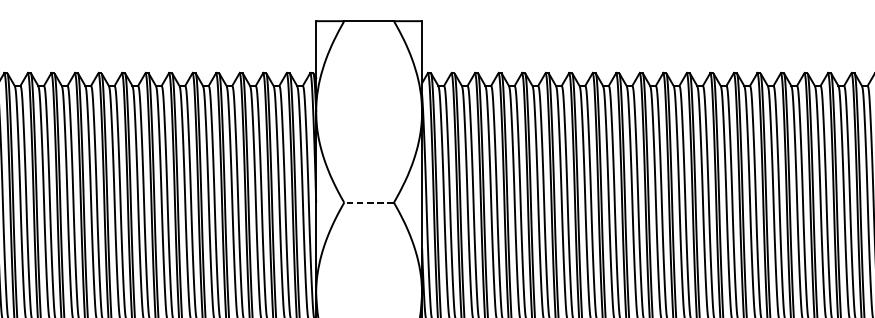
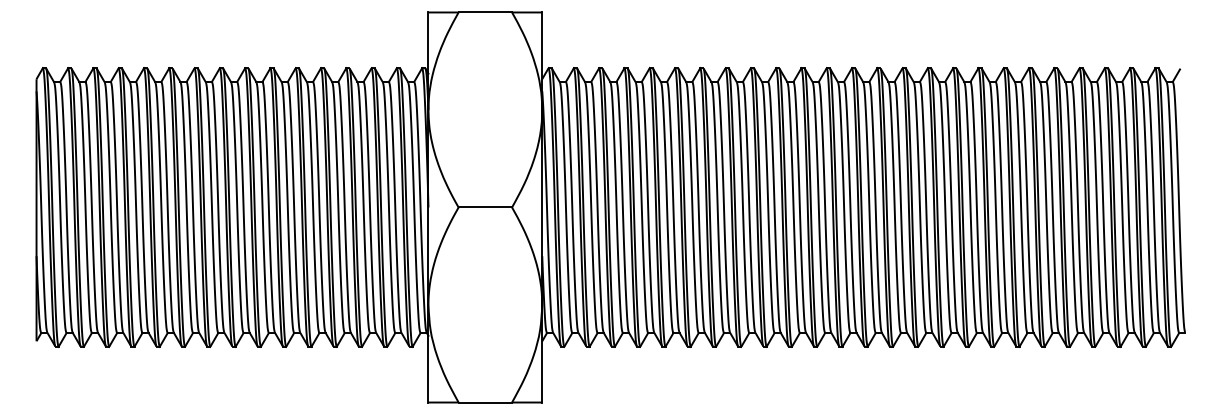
line: (369, 202) -> (485, 207), dashed -> solid

